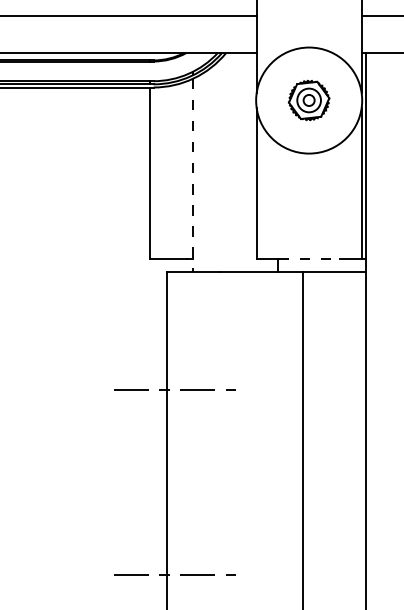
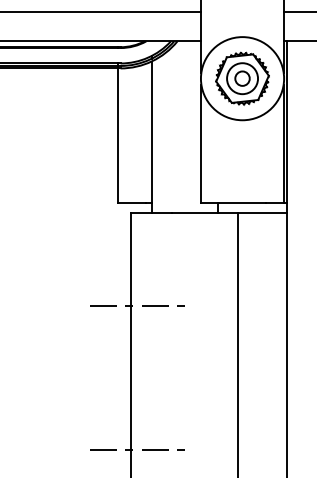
part: (309, 100) -> (242, 78), size x1.67
line: (193, 175) -> (151, 137), dashed -> solid
line: (309, 258) -> (242, 202), dashed -> solid

